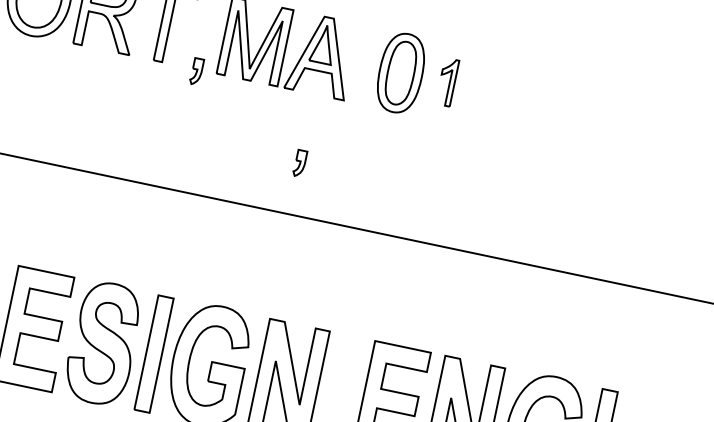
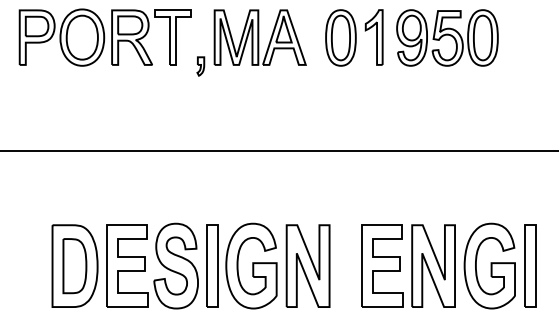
part: (446, 82) -> (373, 37), size x1.67
part: (549, 103) -> (447, 37), added
part: (299, 163) -> (284, 114), removed

